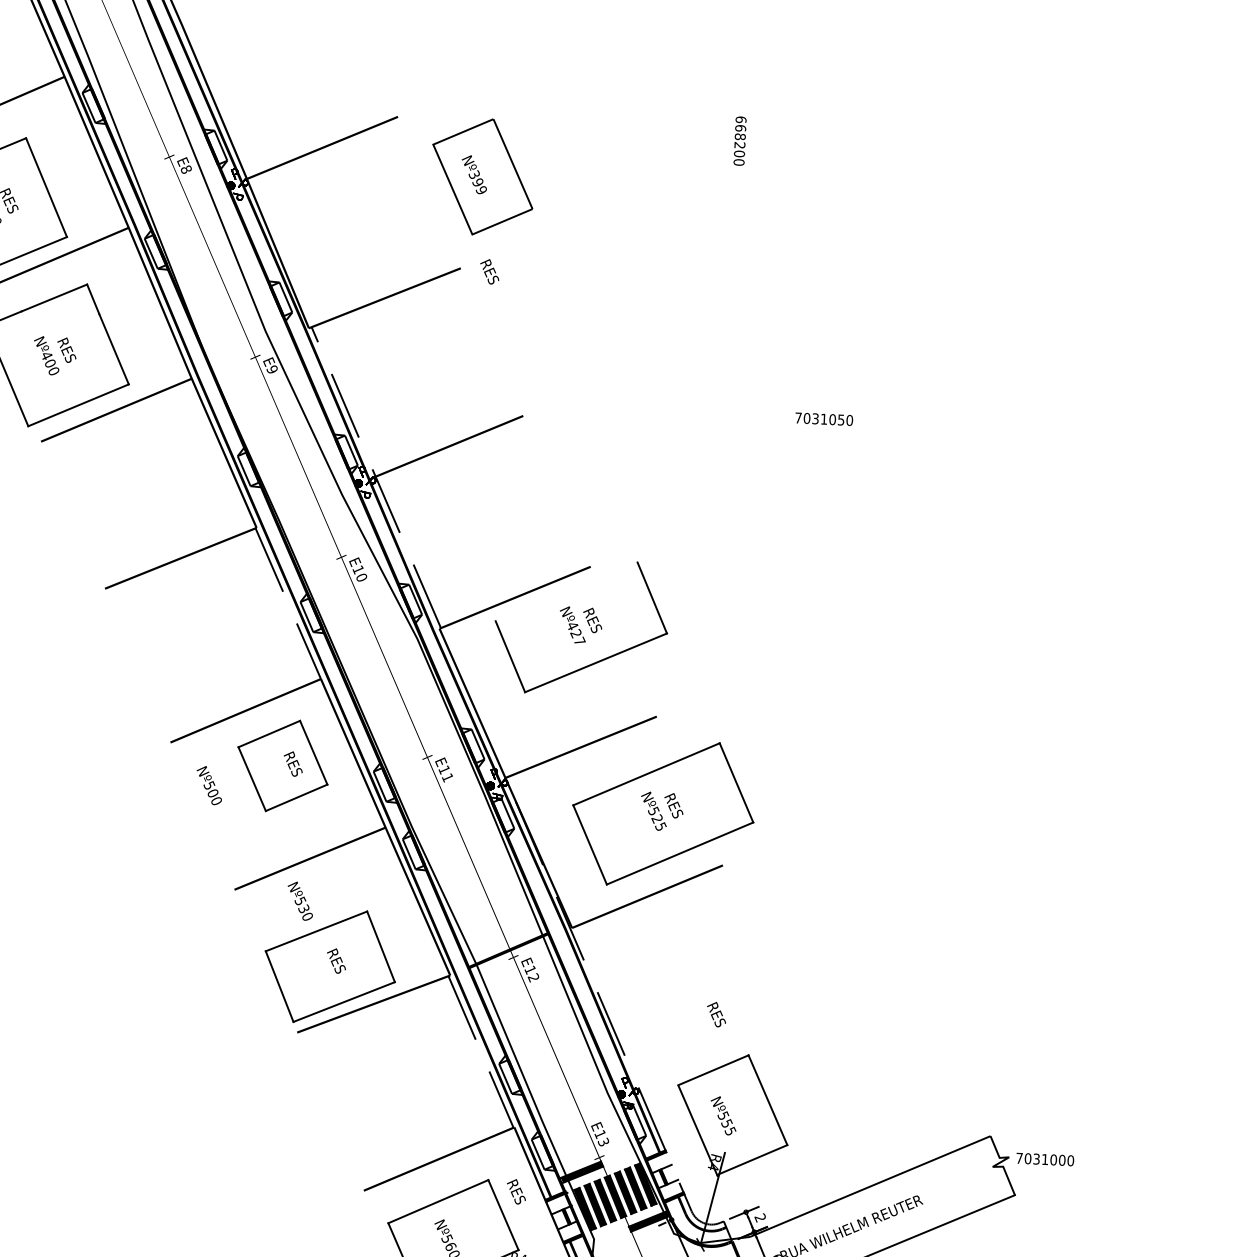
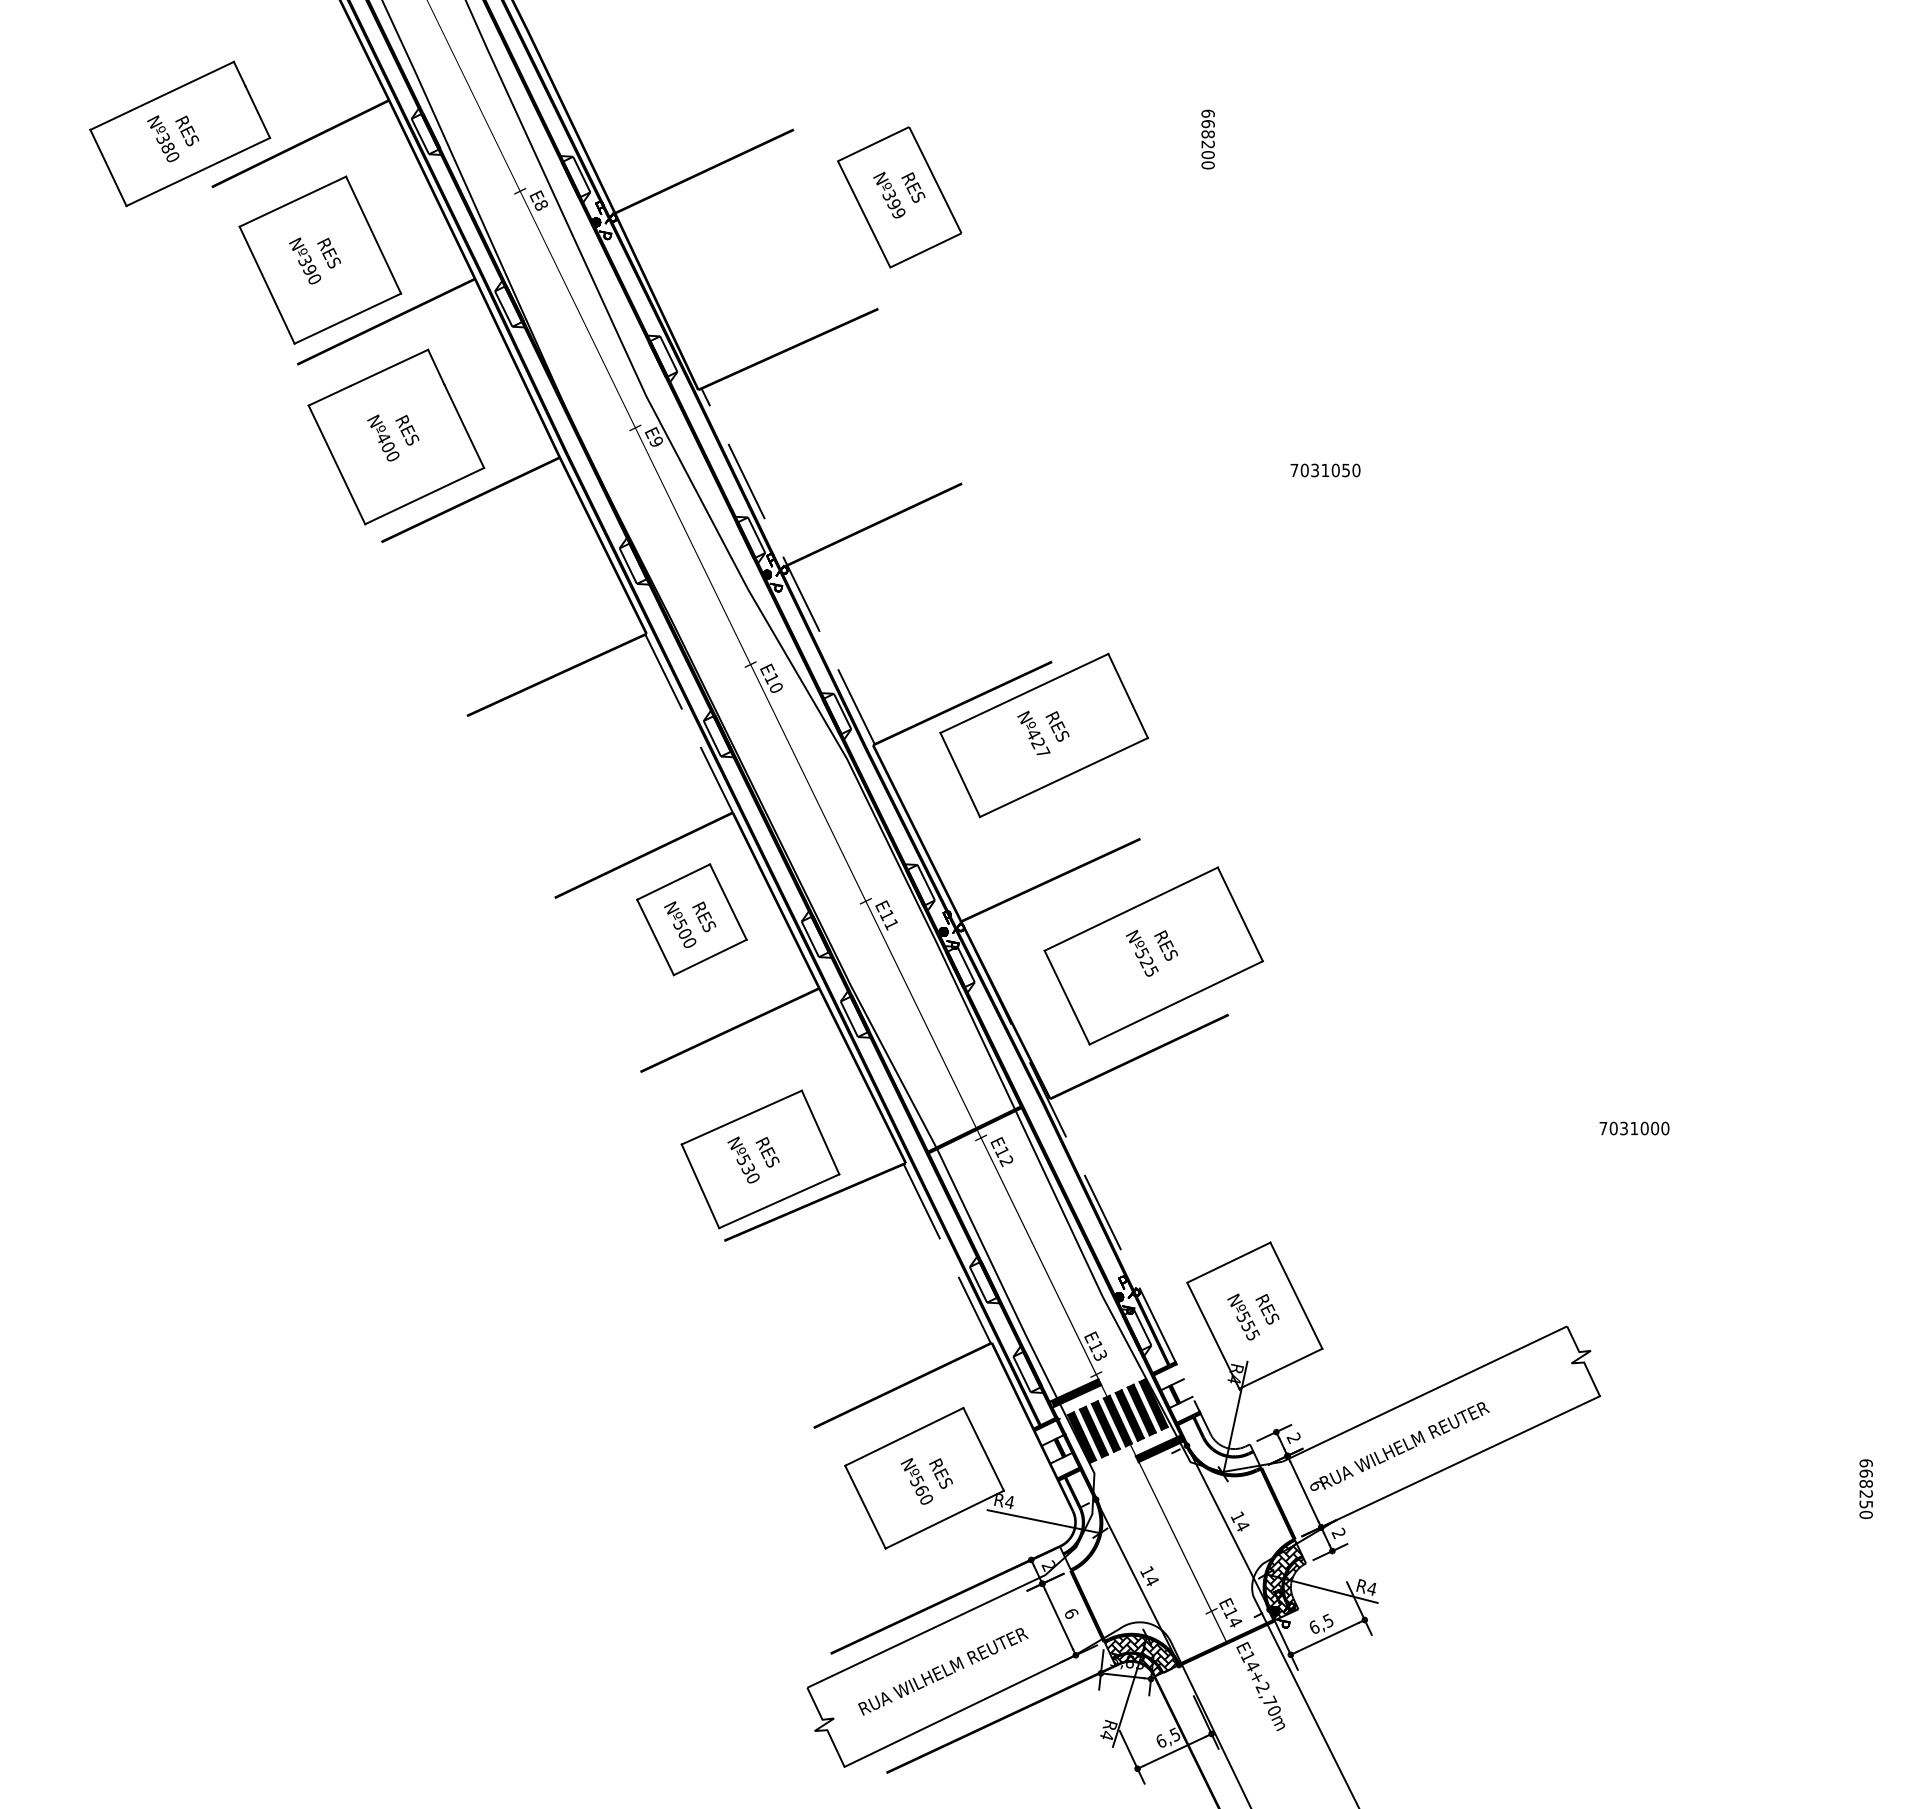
text: (489, 271) -> (913, 187), moved
line: (566, 591) -> (1024, 692), added
text: (209, 785) -> (680, 924), moved
text: (300, 900) -> (743, 1159), moved
text: (716, 1014) -> (1267, 1309), moved
text: (1045, 1159) -> (1634, 1128), moved
text: (516, 1191) -> (940, 1473), moved

